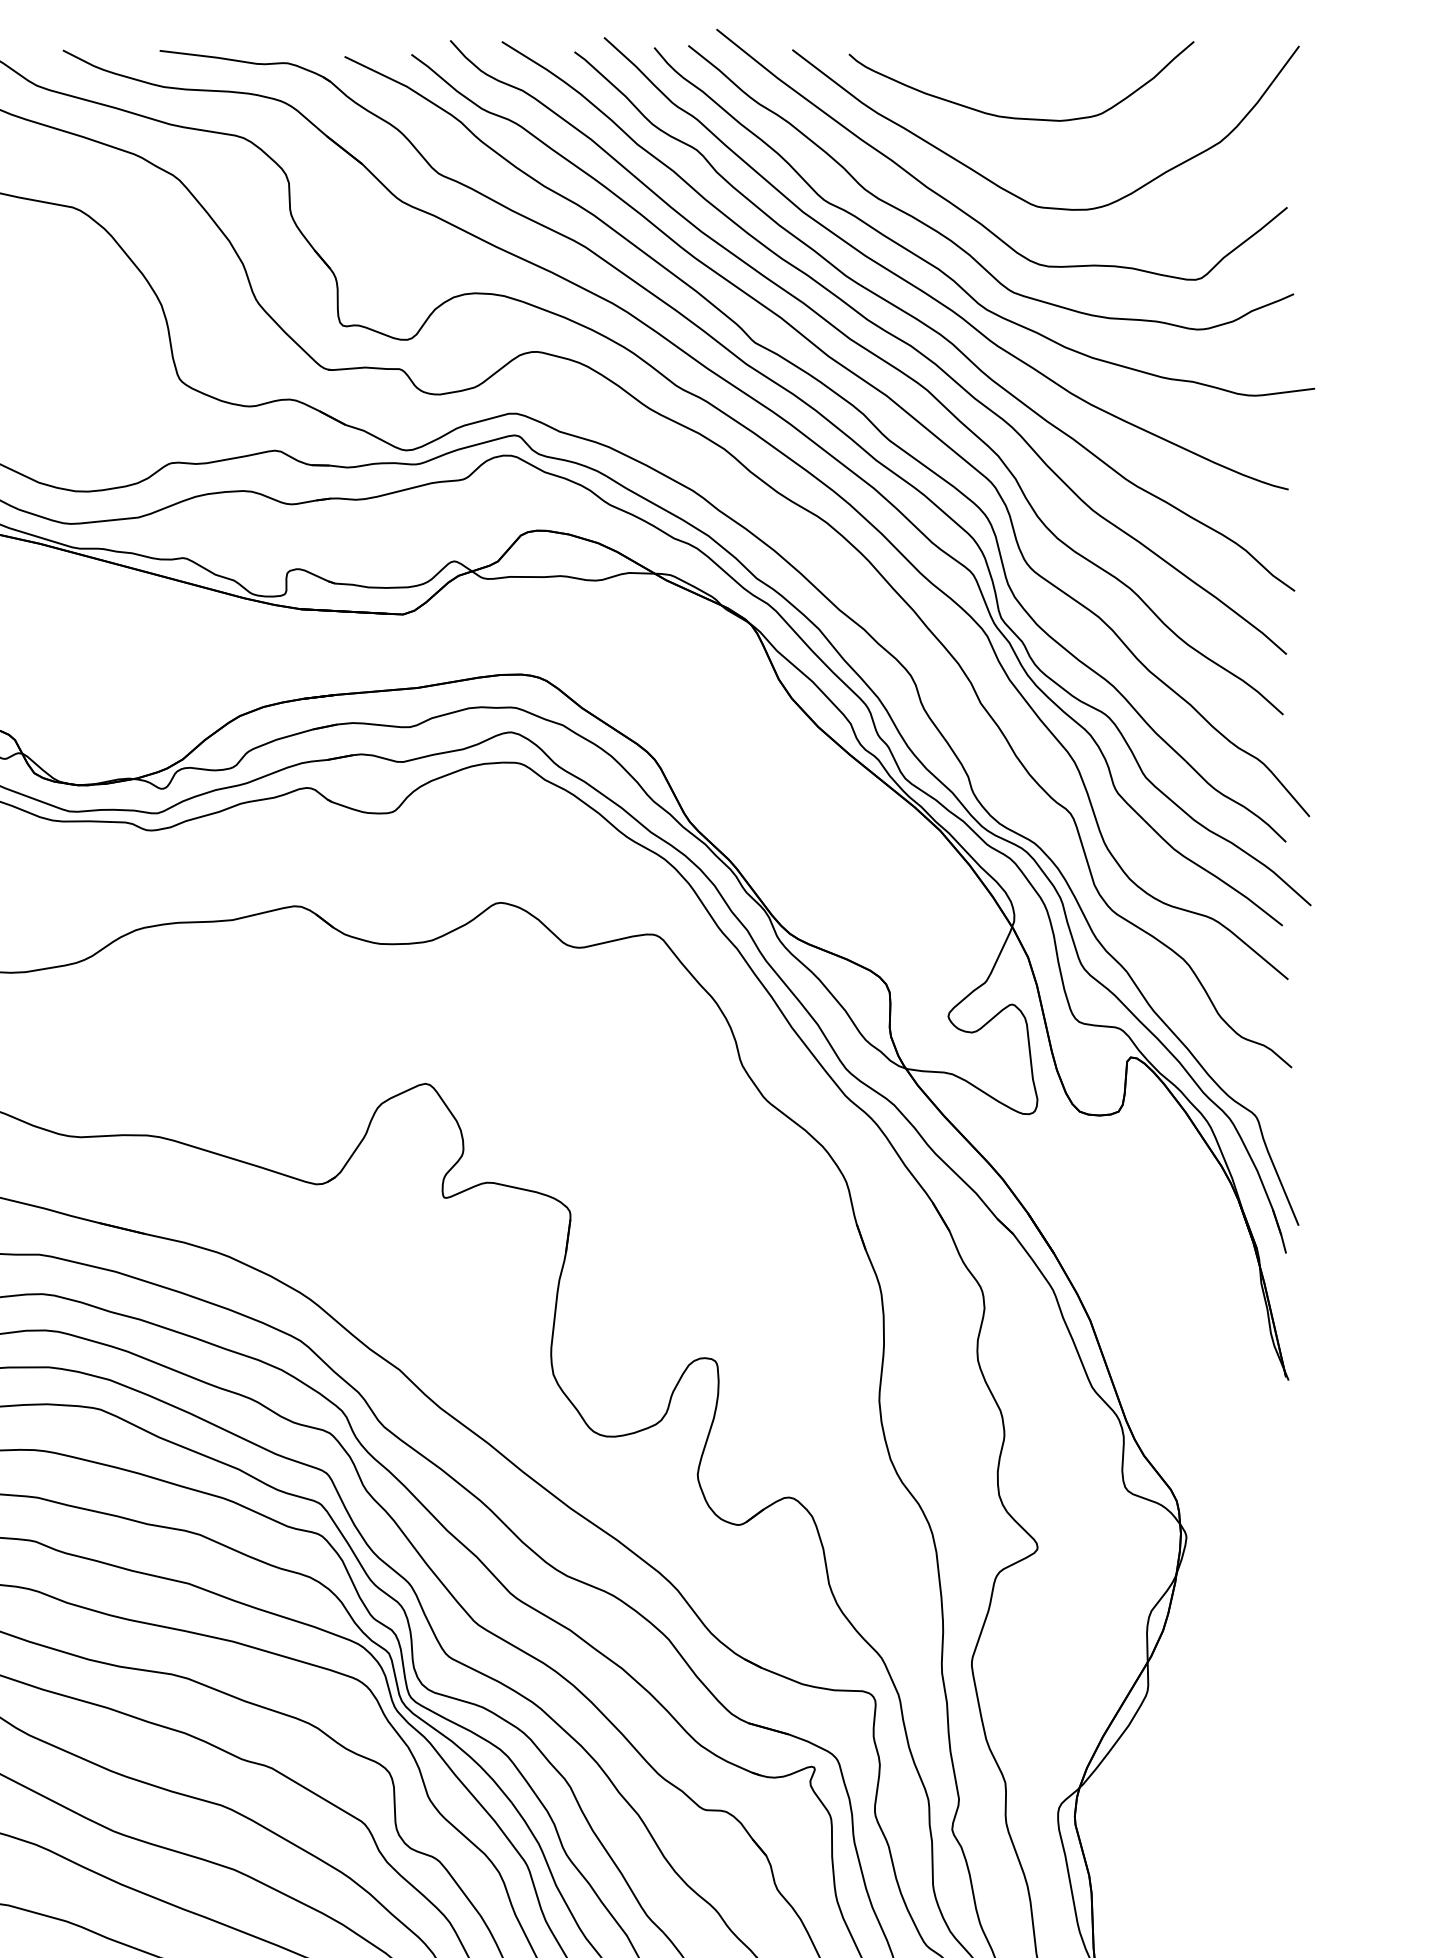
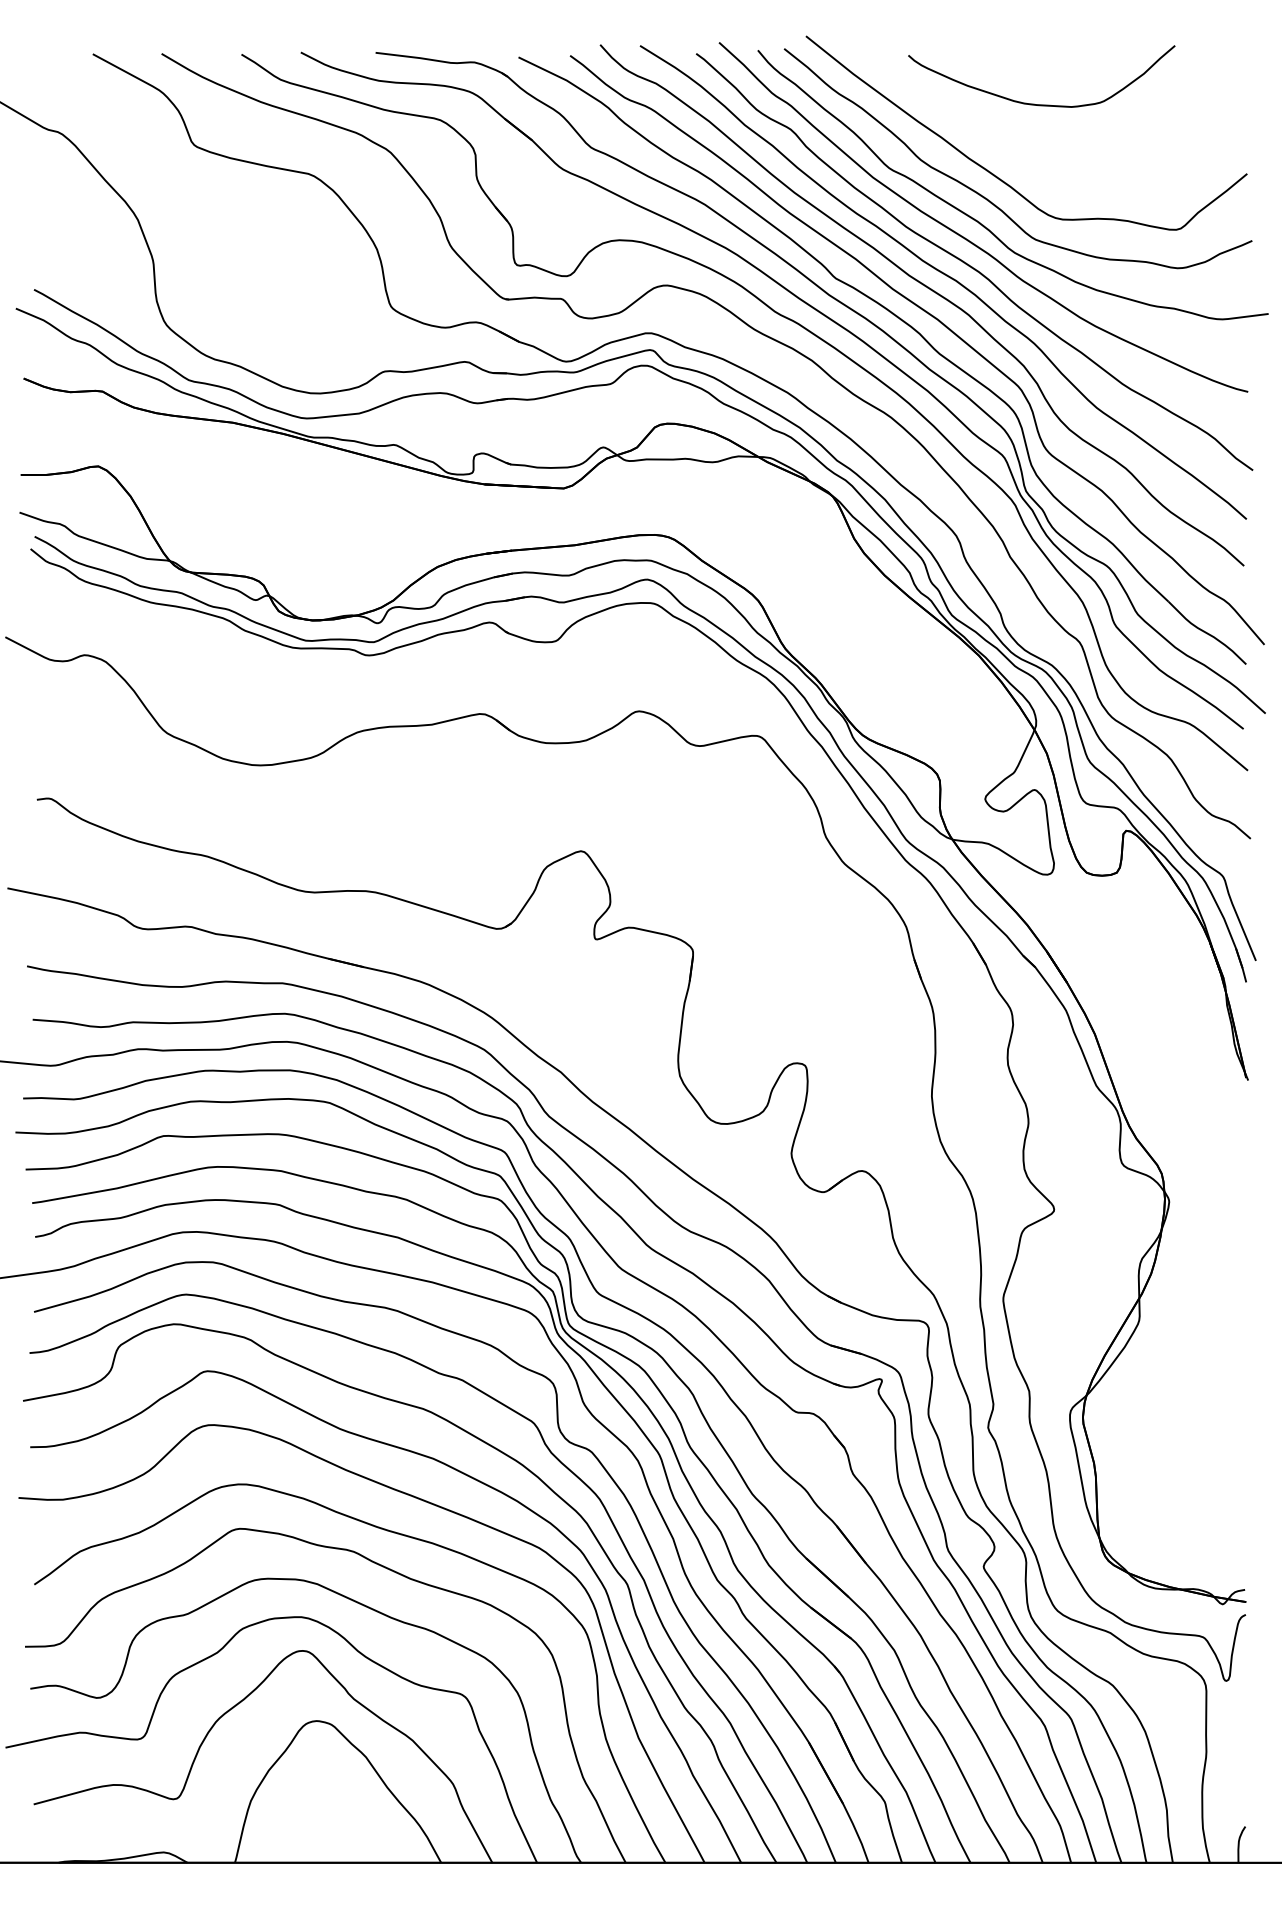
curve: (1013, 192) -> (1035, 162), removed

